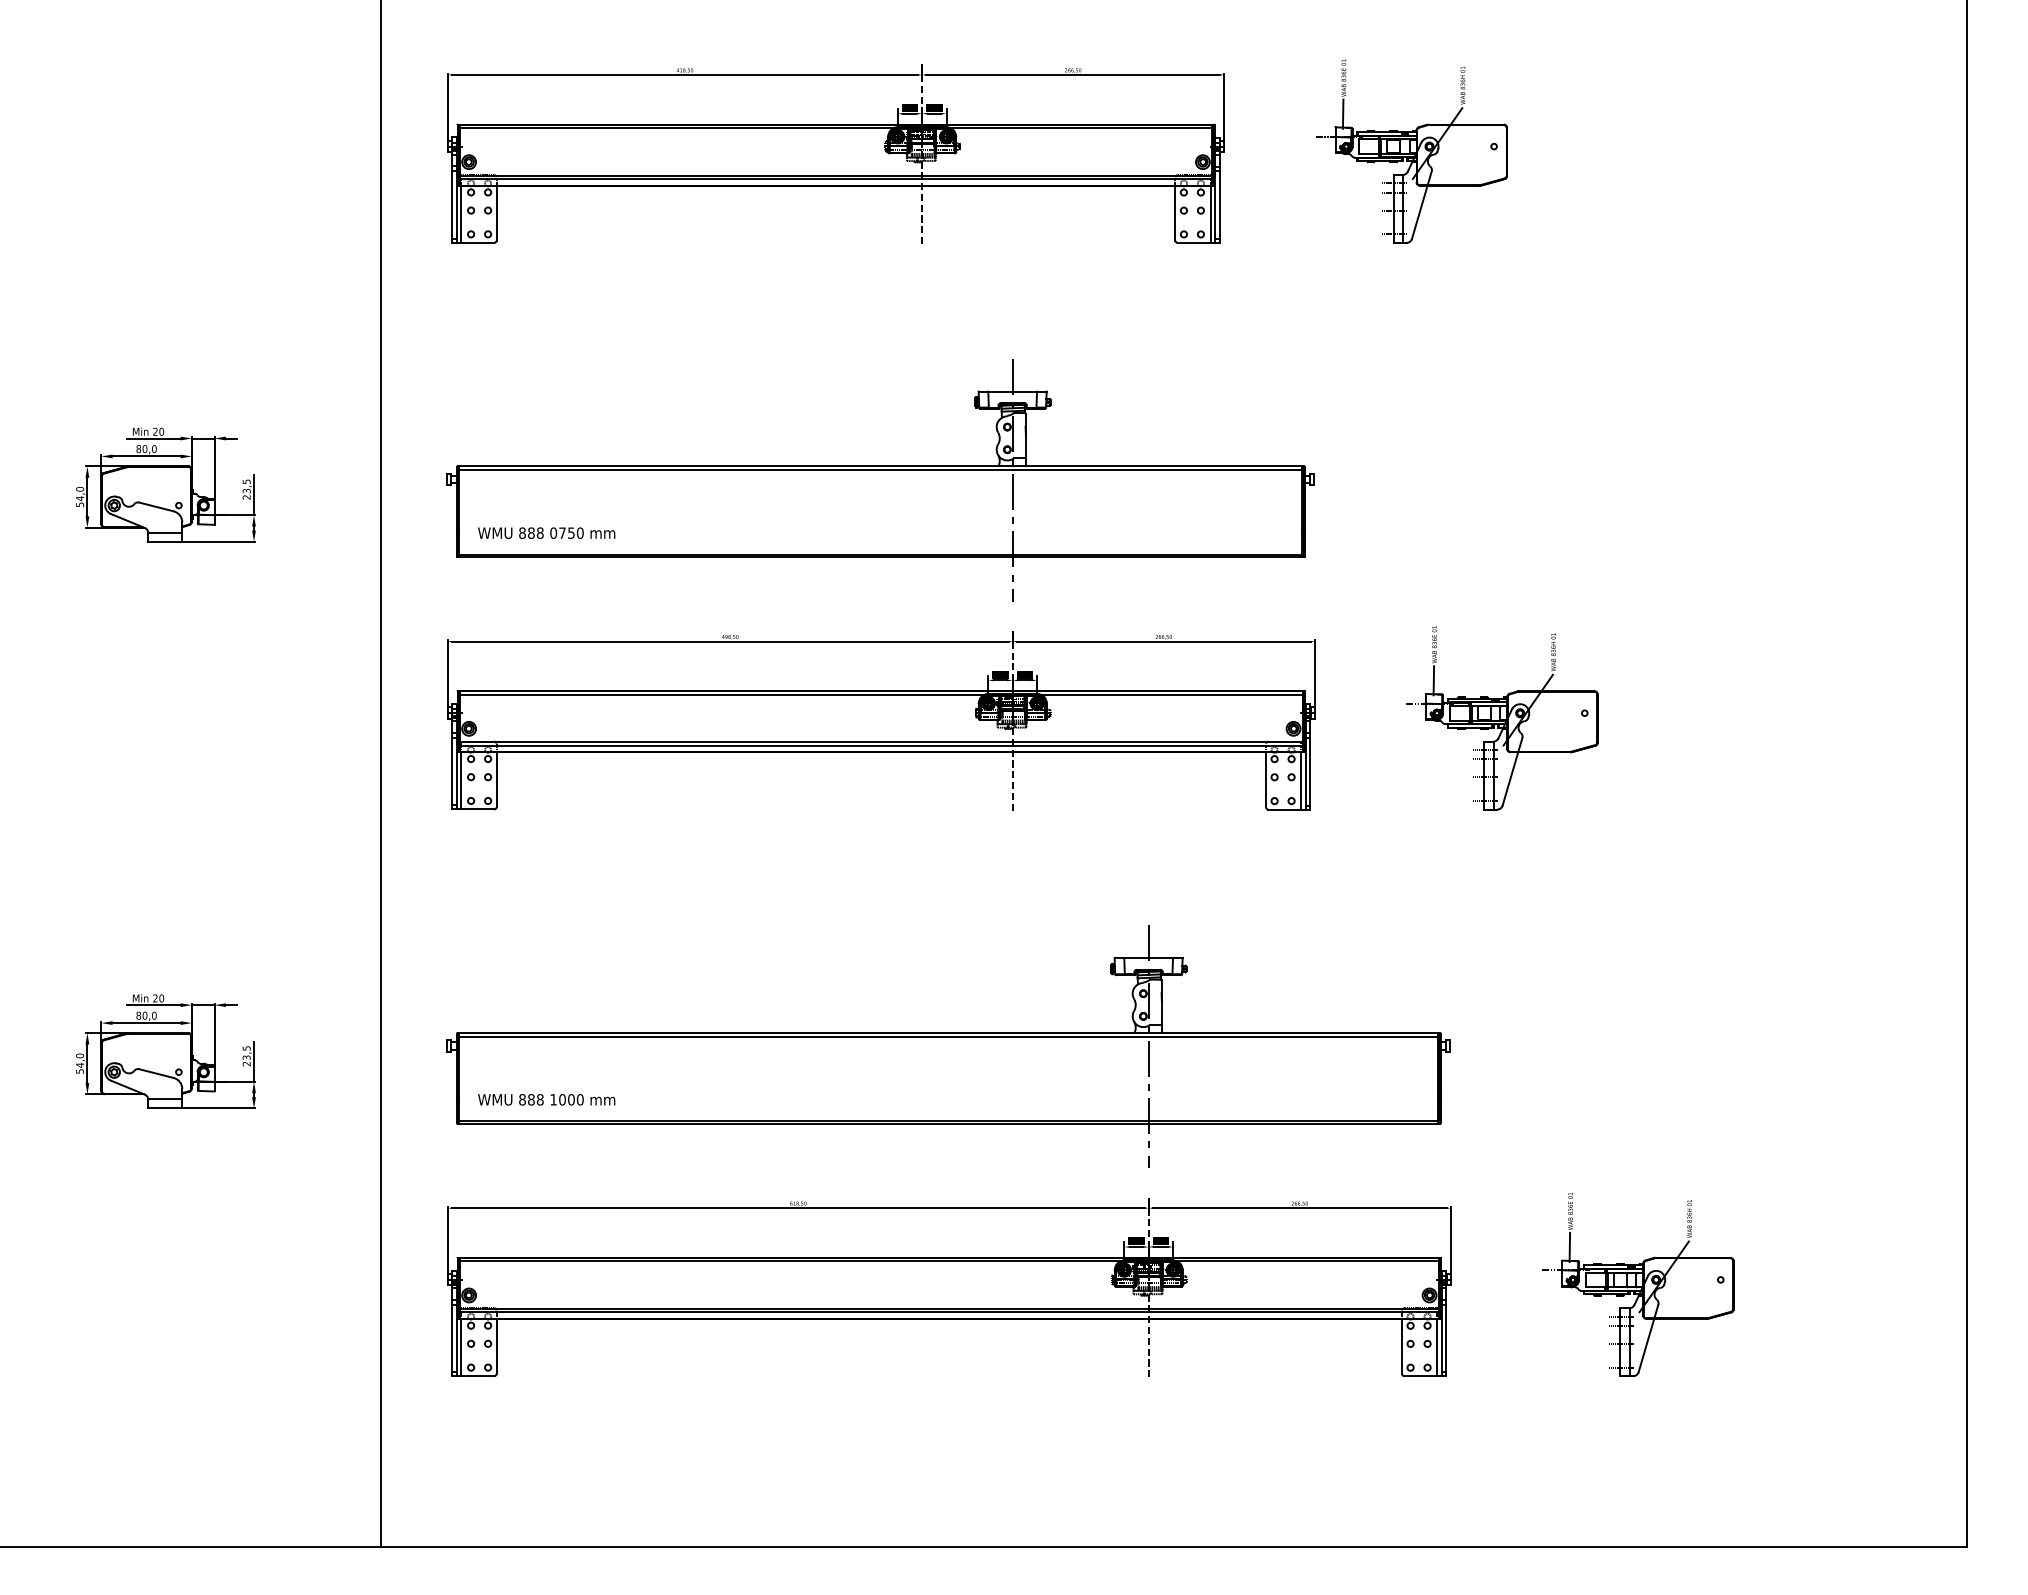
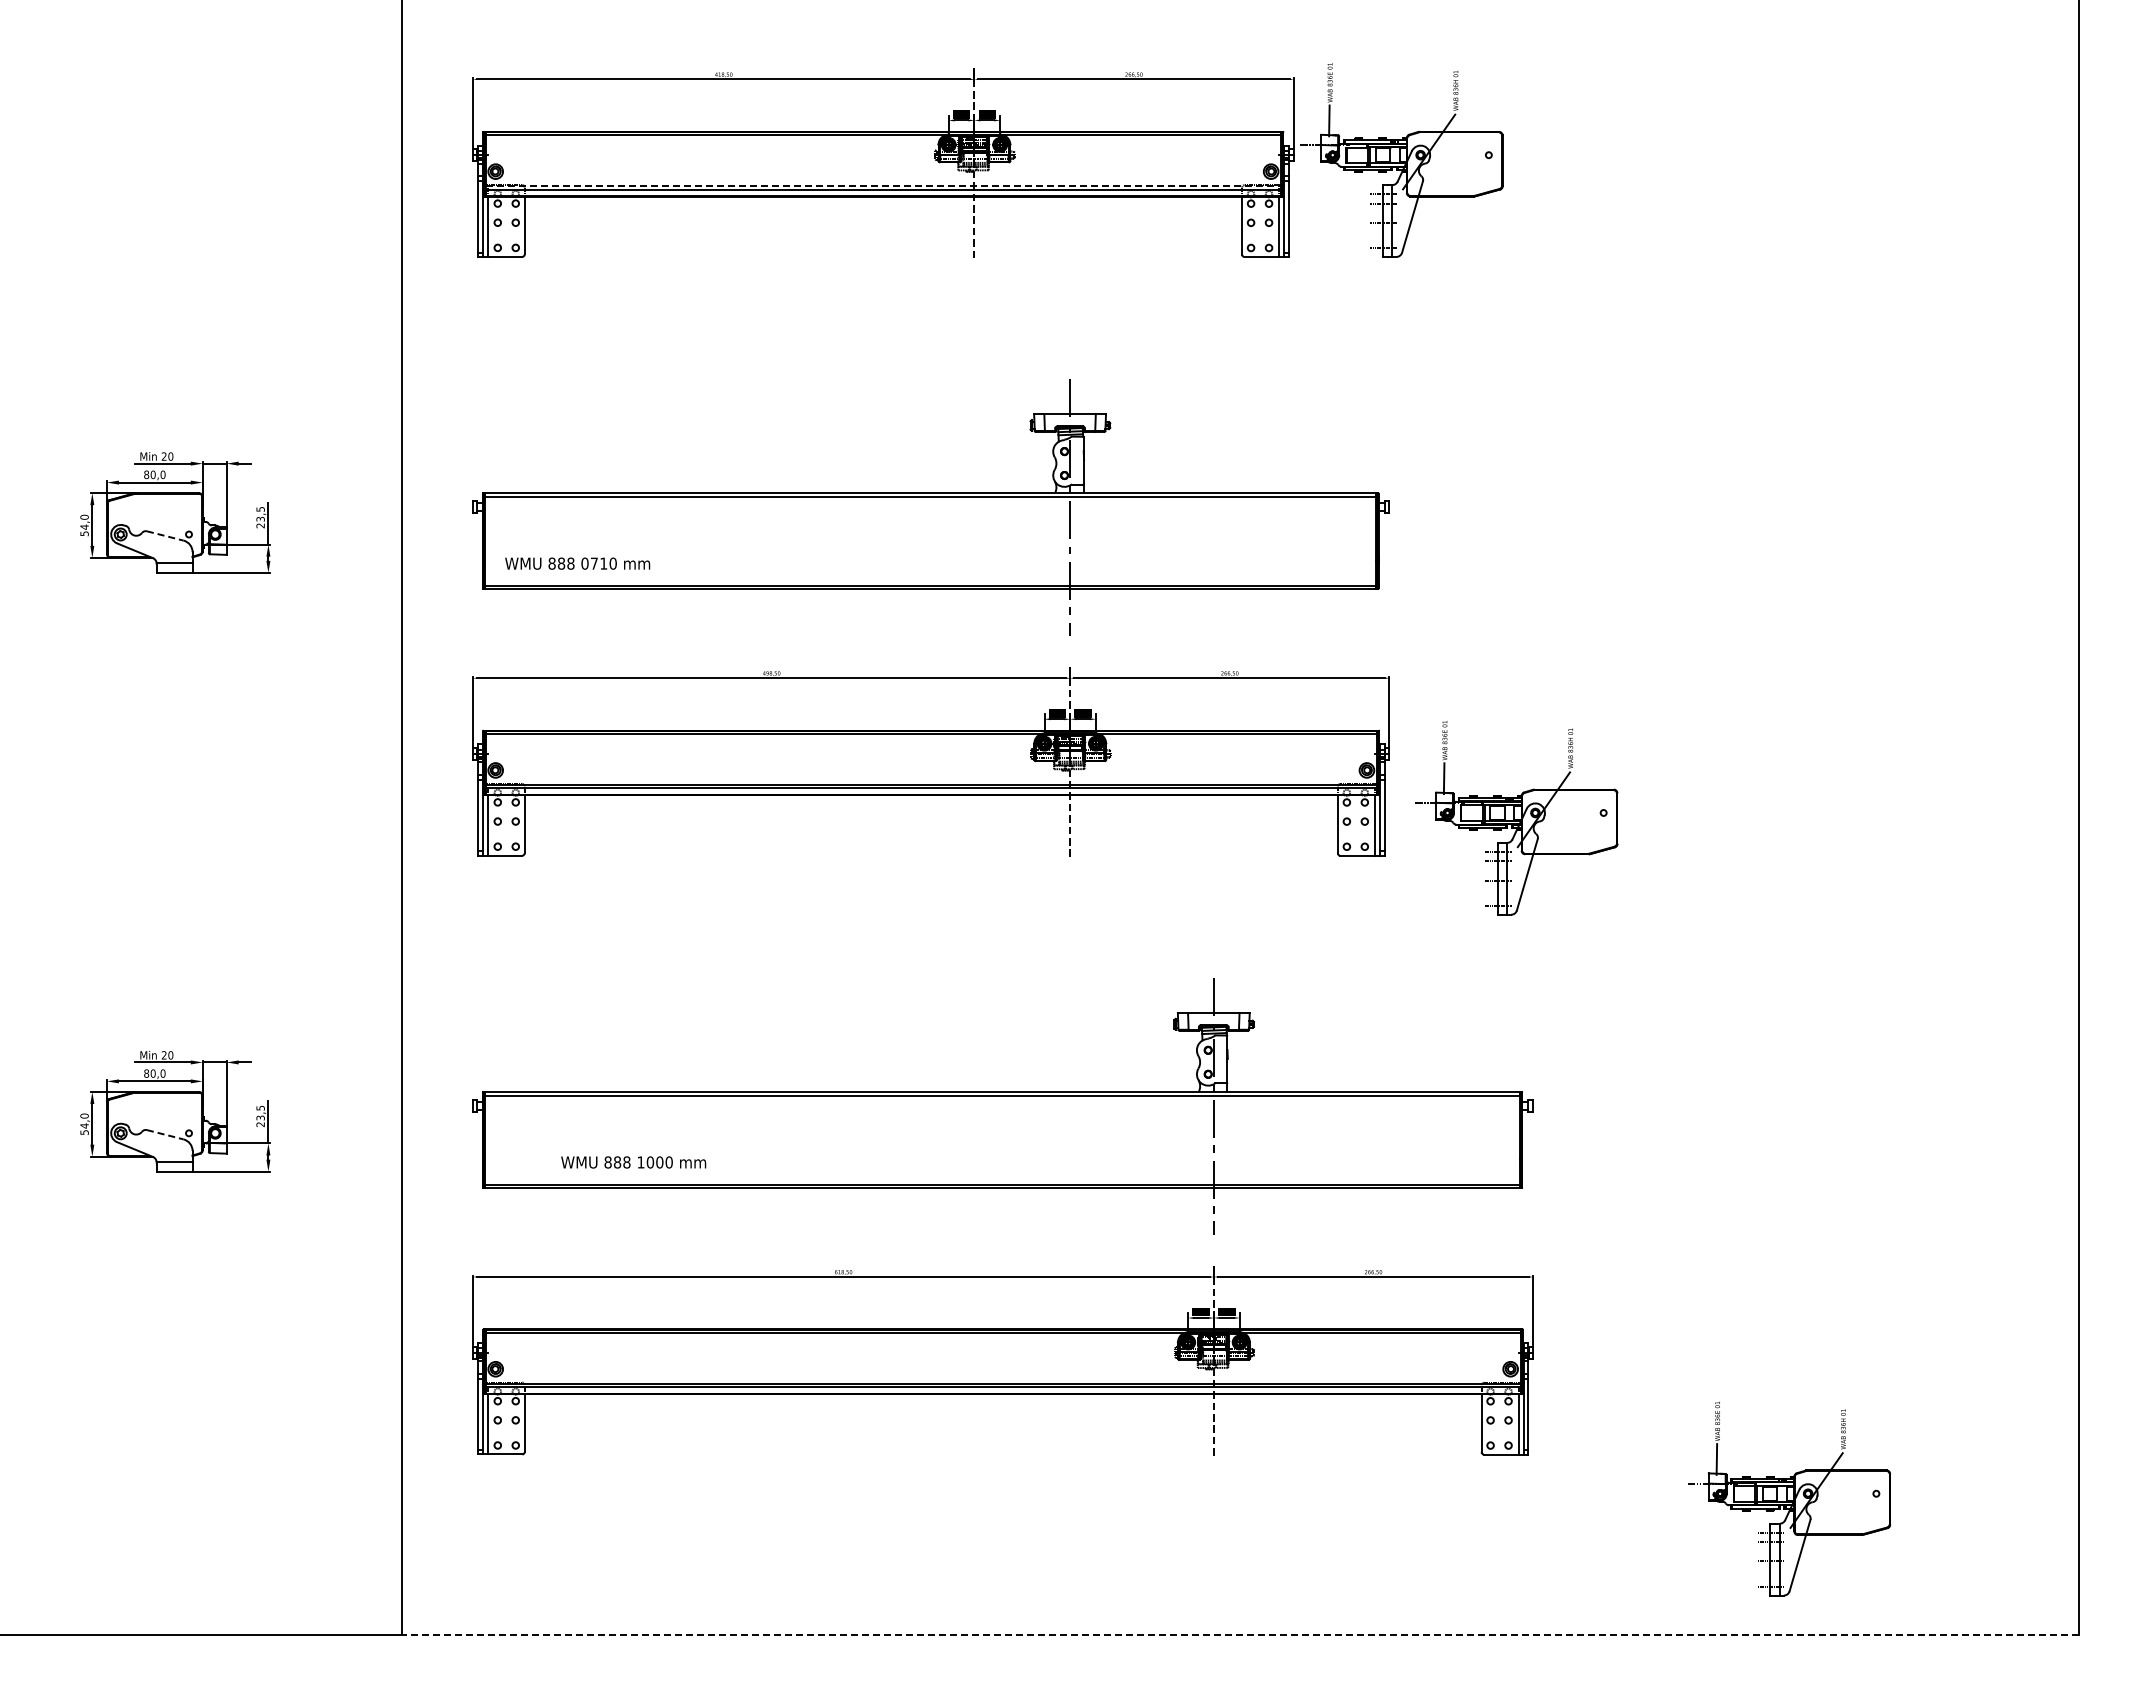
part: (1411, 151) -> (1401, 160), moved
line: (836, 175) -> (883, 185), solid -> dashed
line: (156, 506) -> (165, 535), solid -> dashed
text: (571, 533) -> (603, 563), 0750 -> 0710
part: (1502, 718) -> (1516, 818), moved
line: (156, 1073) -> (165, 1134), solid -> dashed
text: (546, 1099) -> (633, 1162), moved
part: (1638, 1284) -> (1789, 1498), moved
line: (1172, 1547) -> (1239, 1635), solid -> dashed

